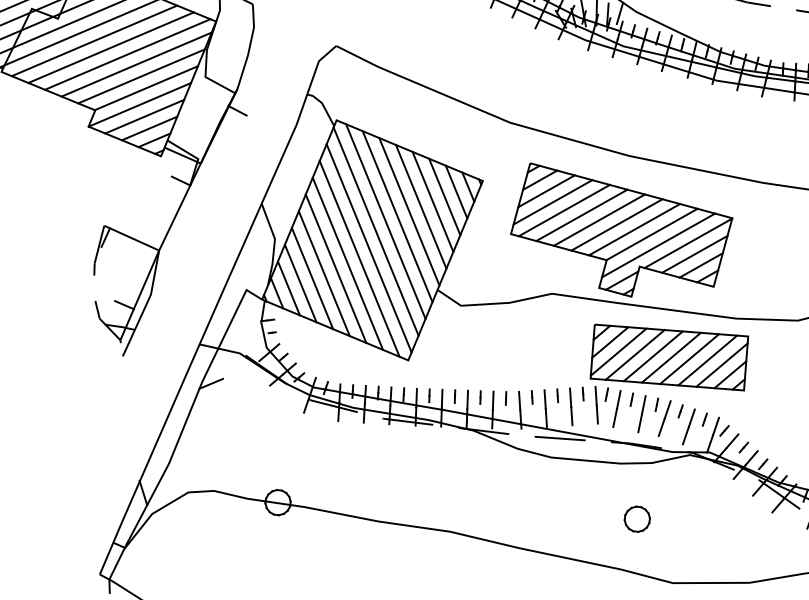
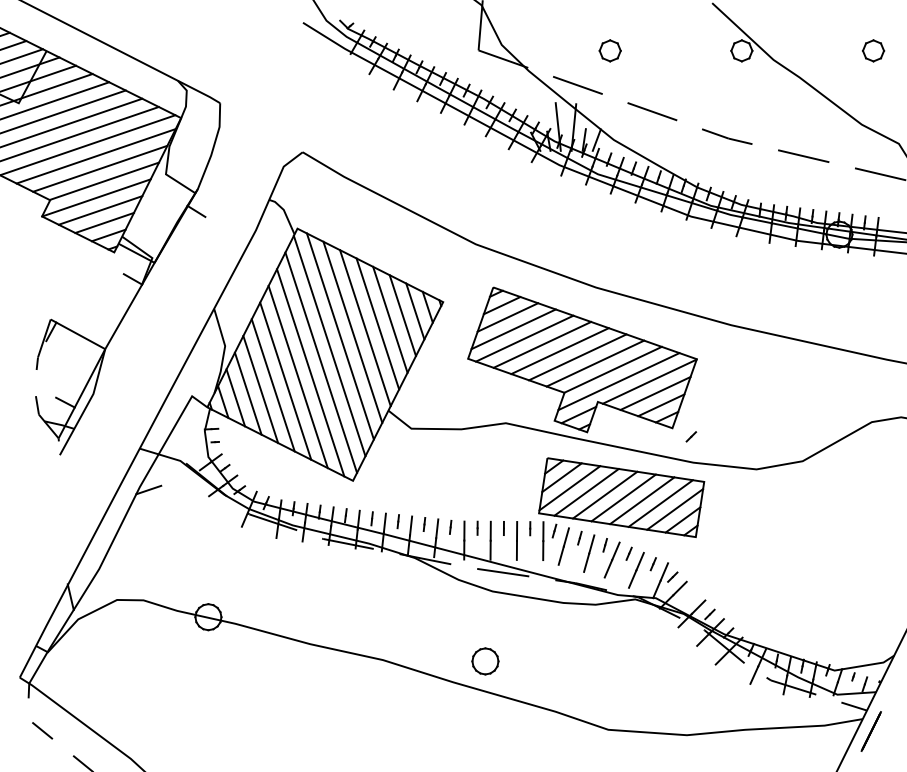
line: (743, 447) -> (691, 436), moved
part: (637, 519) -> (485, 661), moved

